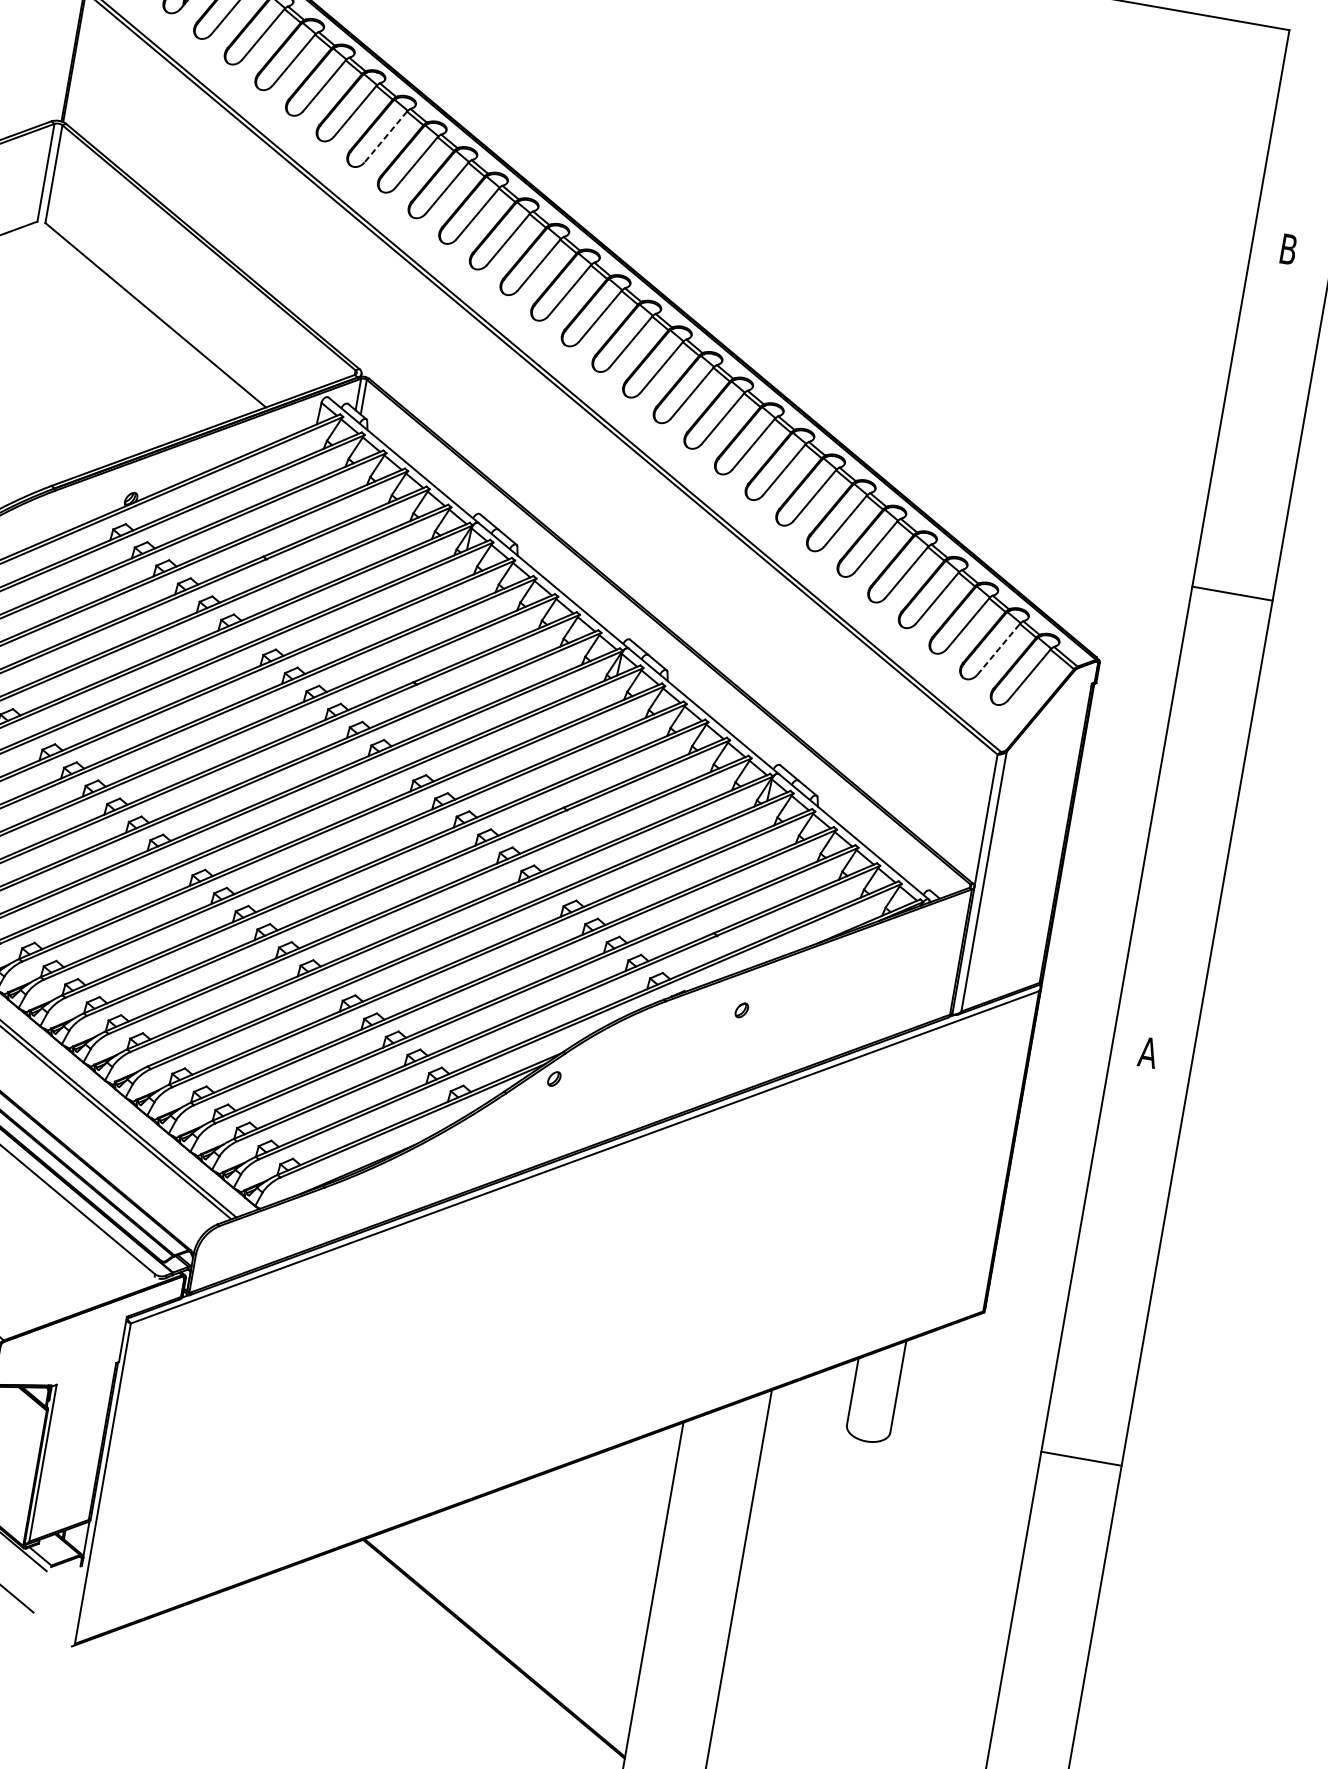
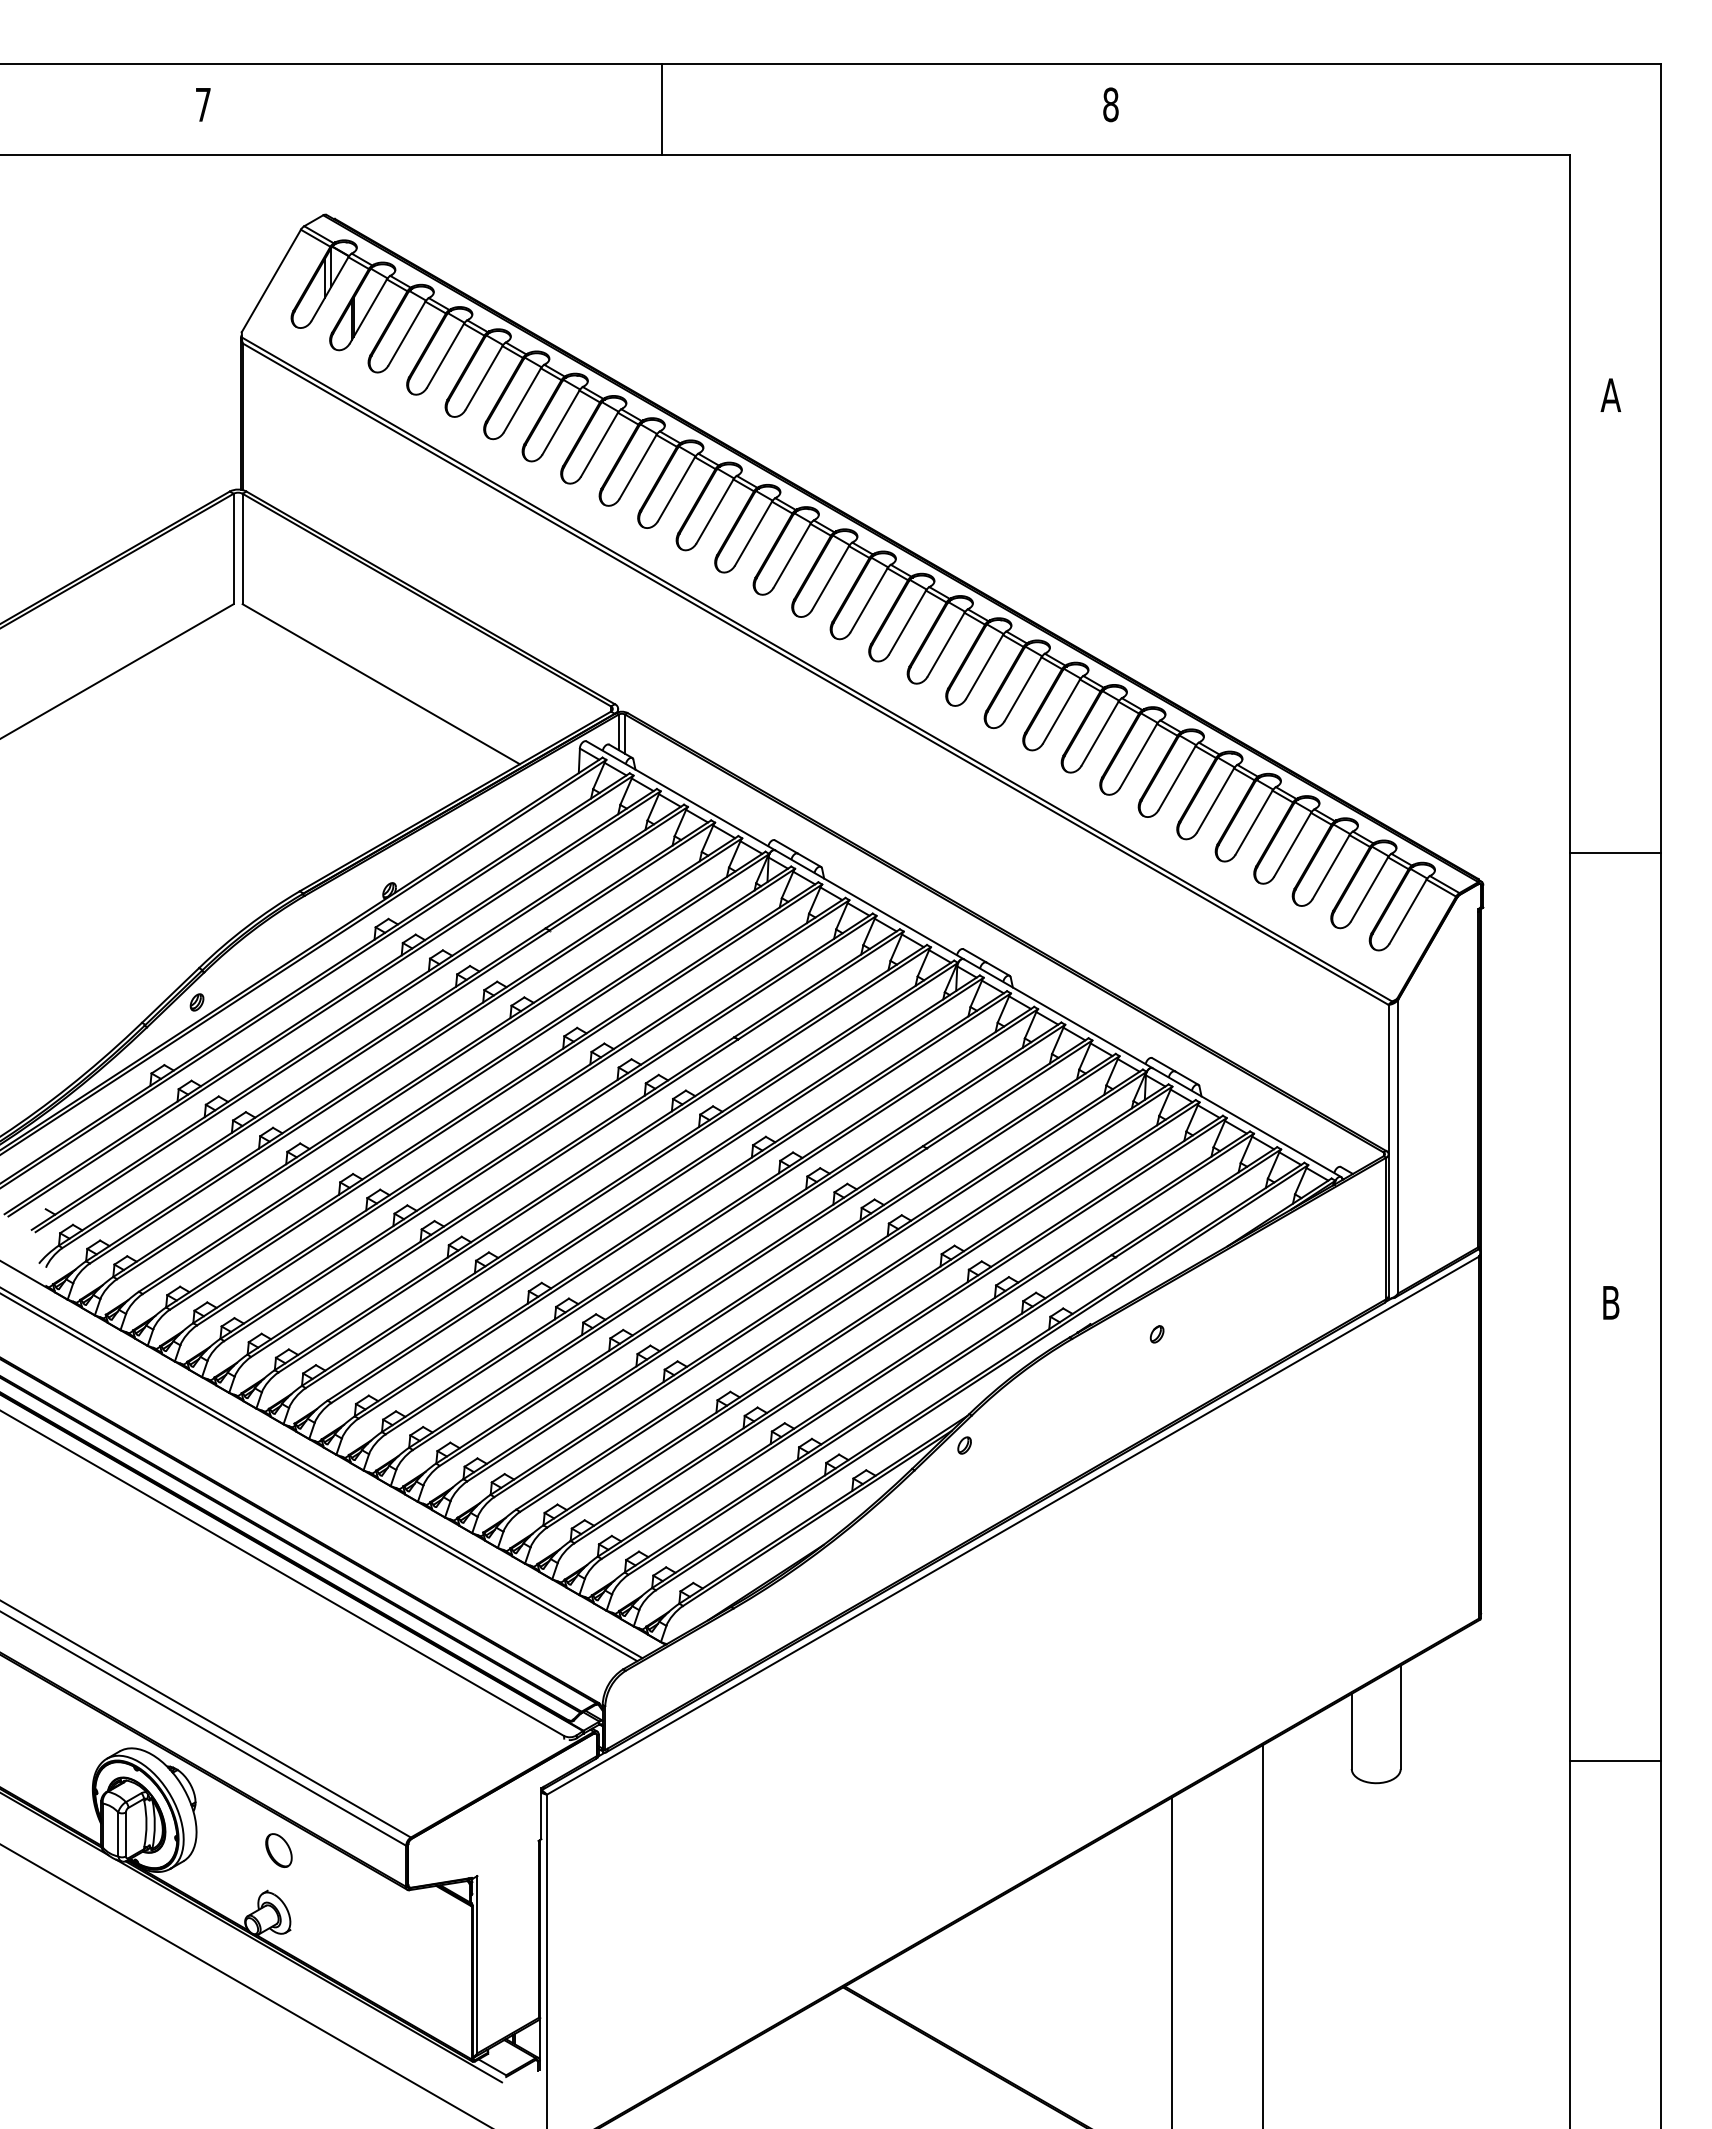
line: (385, 136) -> (599, 444), dashed -> solid
text: (1288, 248) -> (1610, 394), B -> A
line: (1232, 593) -> (1615, 853), moved
line: (998, 649) -> (1369, 889), dashed -> solid
text: (1147, 1052) -> (1610, 1302), A -> B

